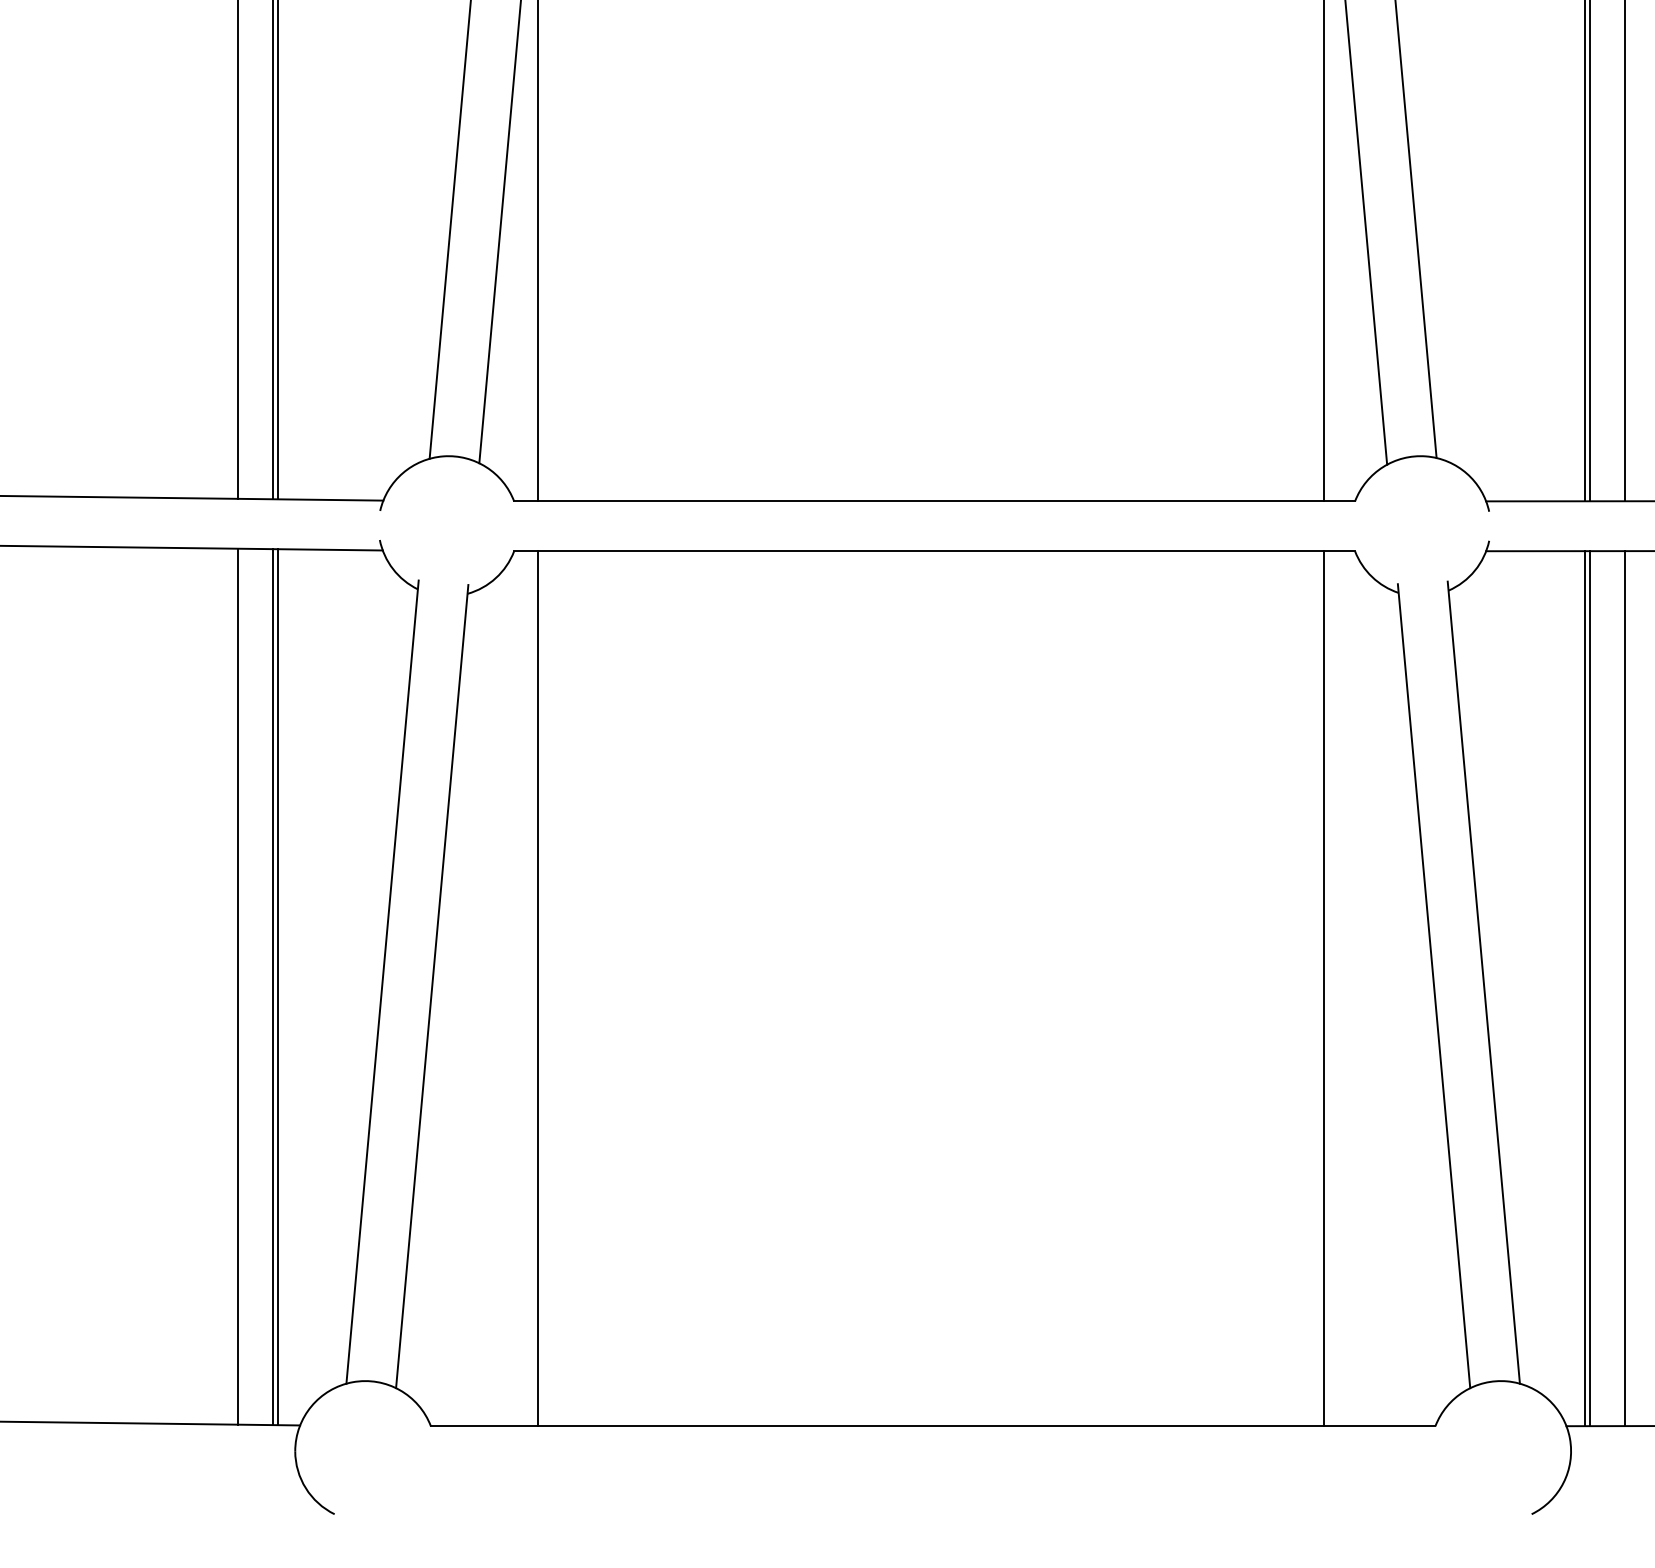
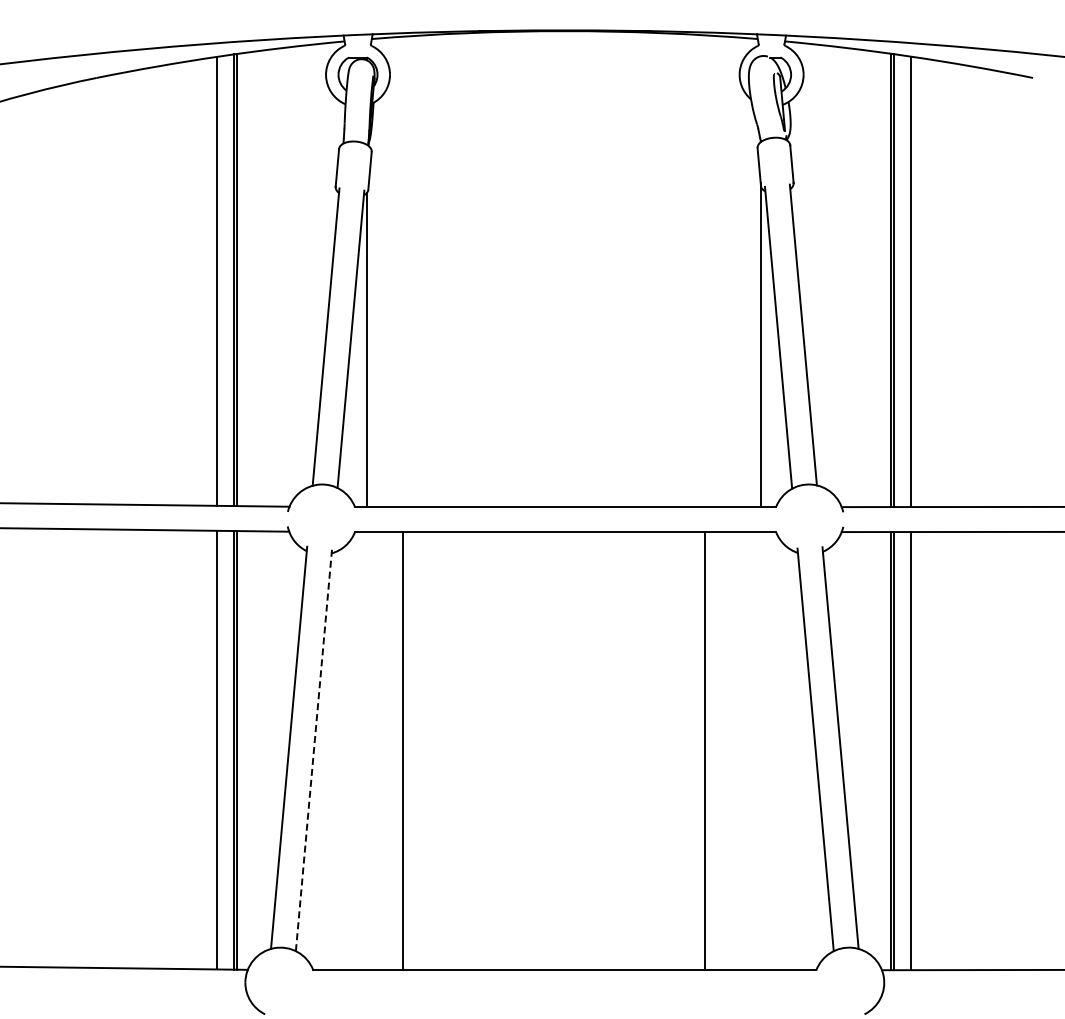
line: (431, 987) -> (313, 750), solid -> dashed
line: (537, 989) -> (402, 751), moved
line: (1323, 989) -> (704, 751), moved

